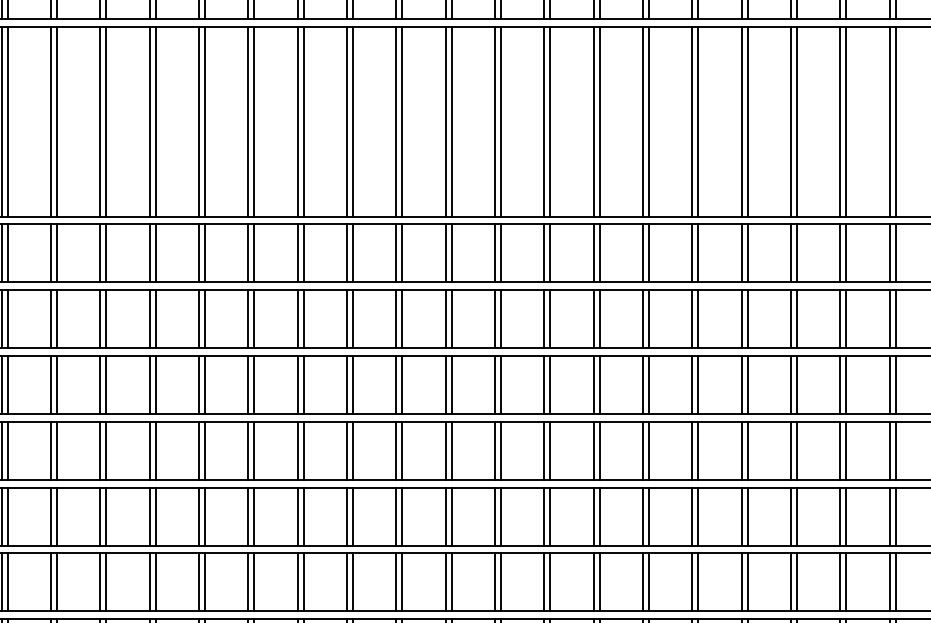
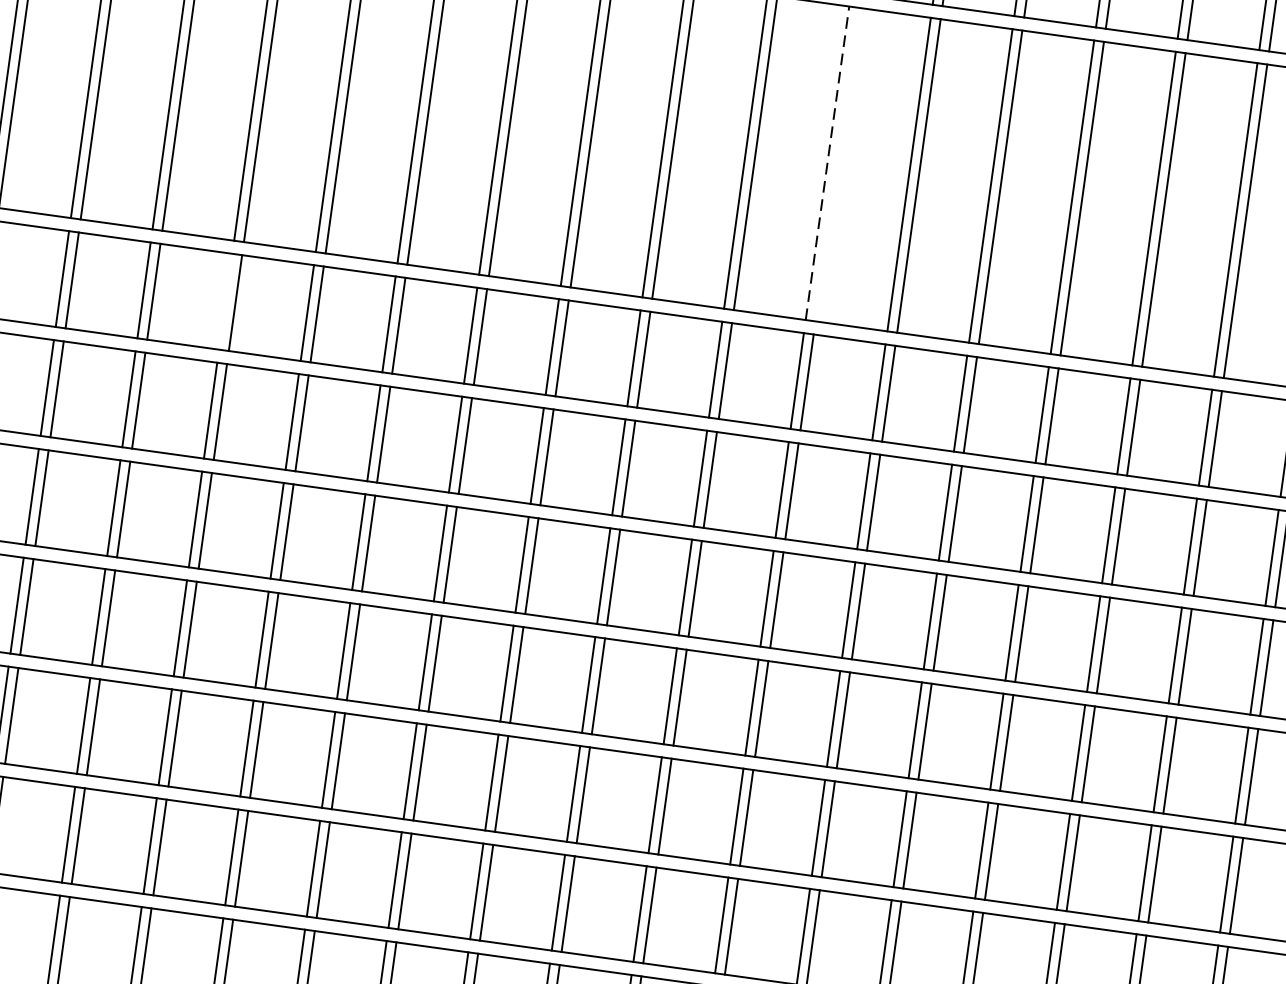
line: (643, 121) -> (828, 162), solid -> dashed
line: (649, 121) -> (838, 164), removed
line: (297, 253) -> (225, 301), removed

